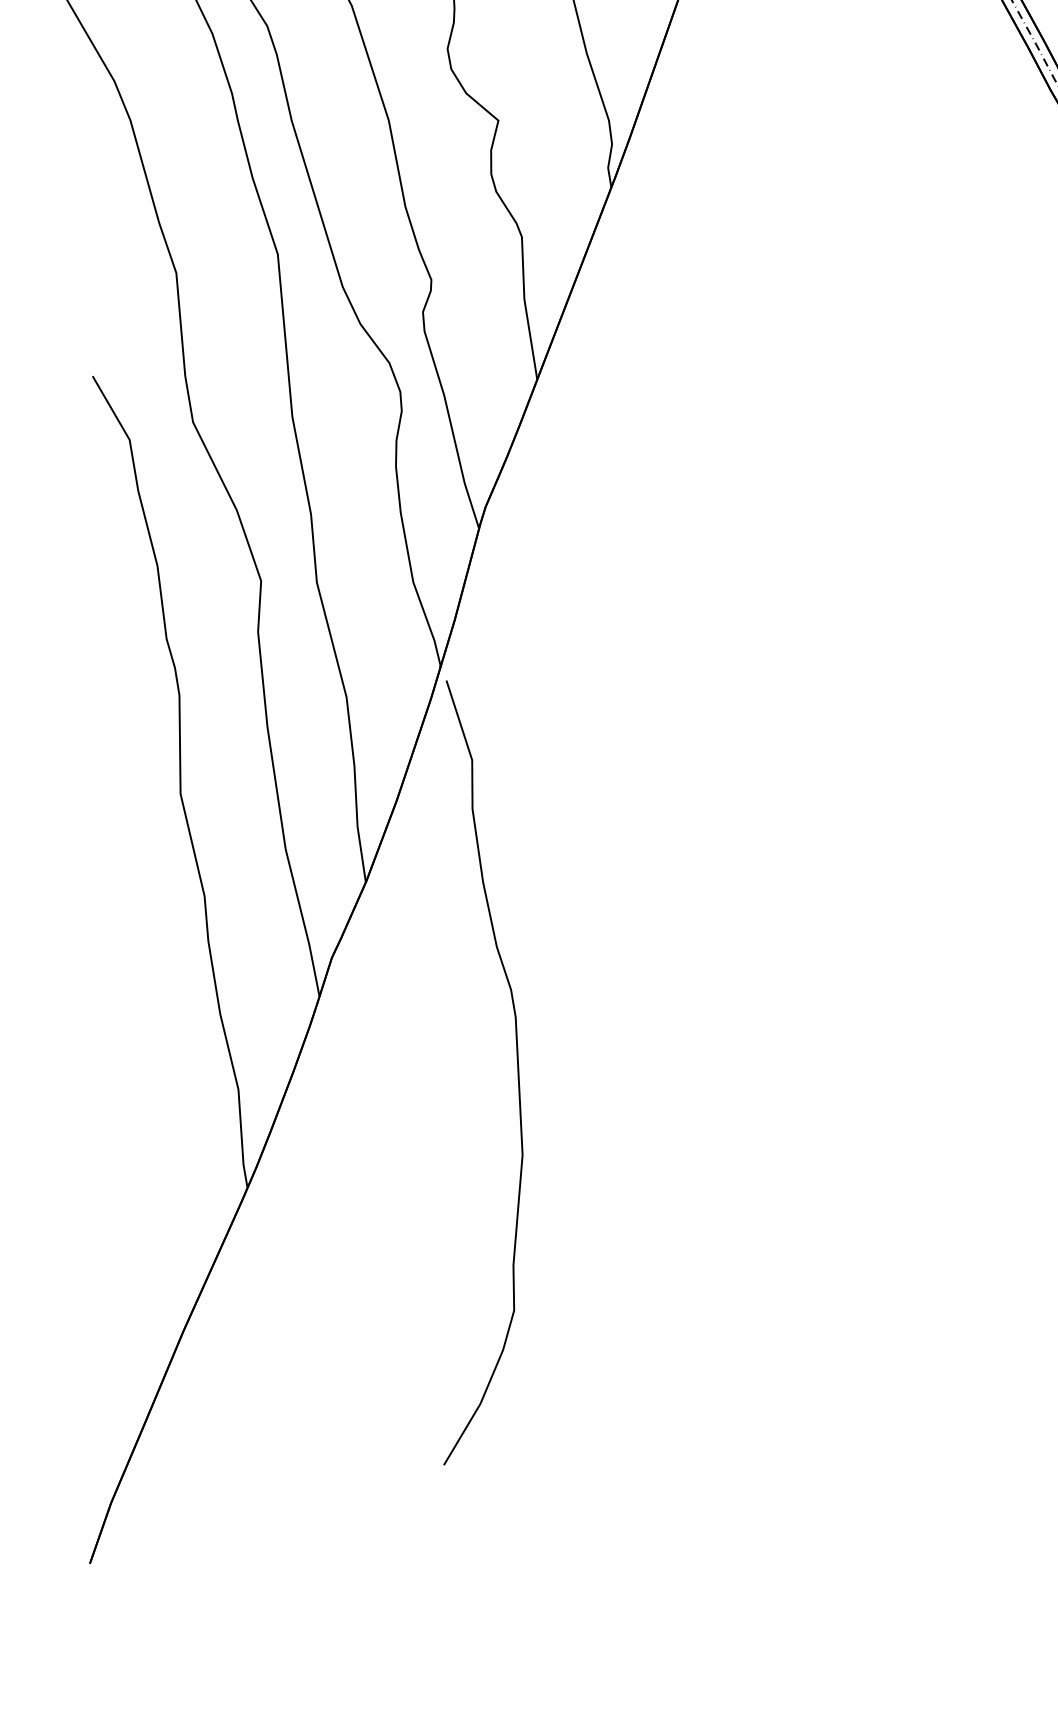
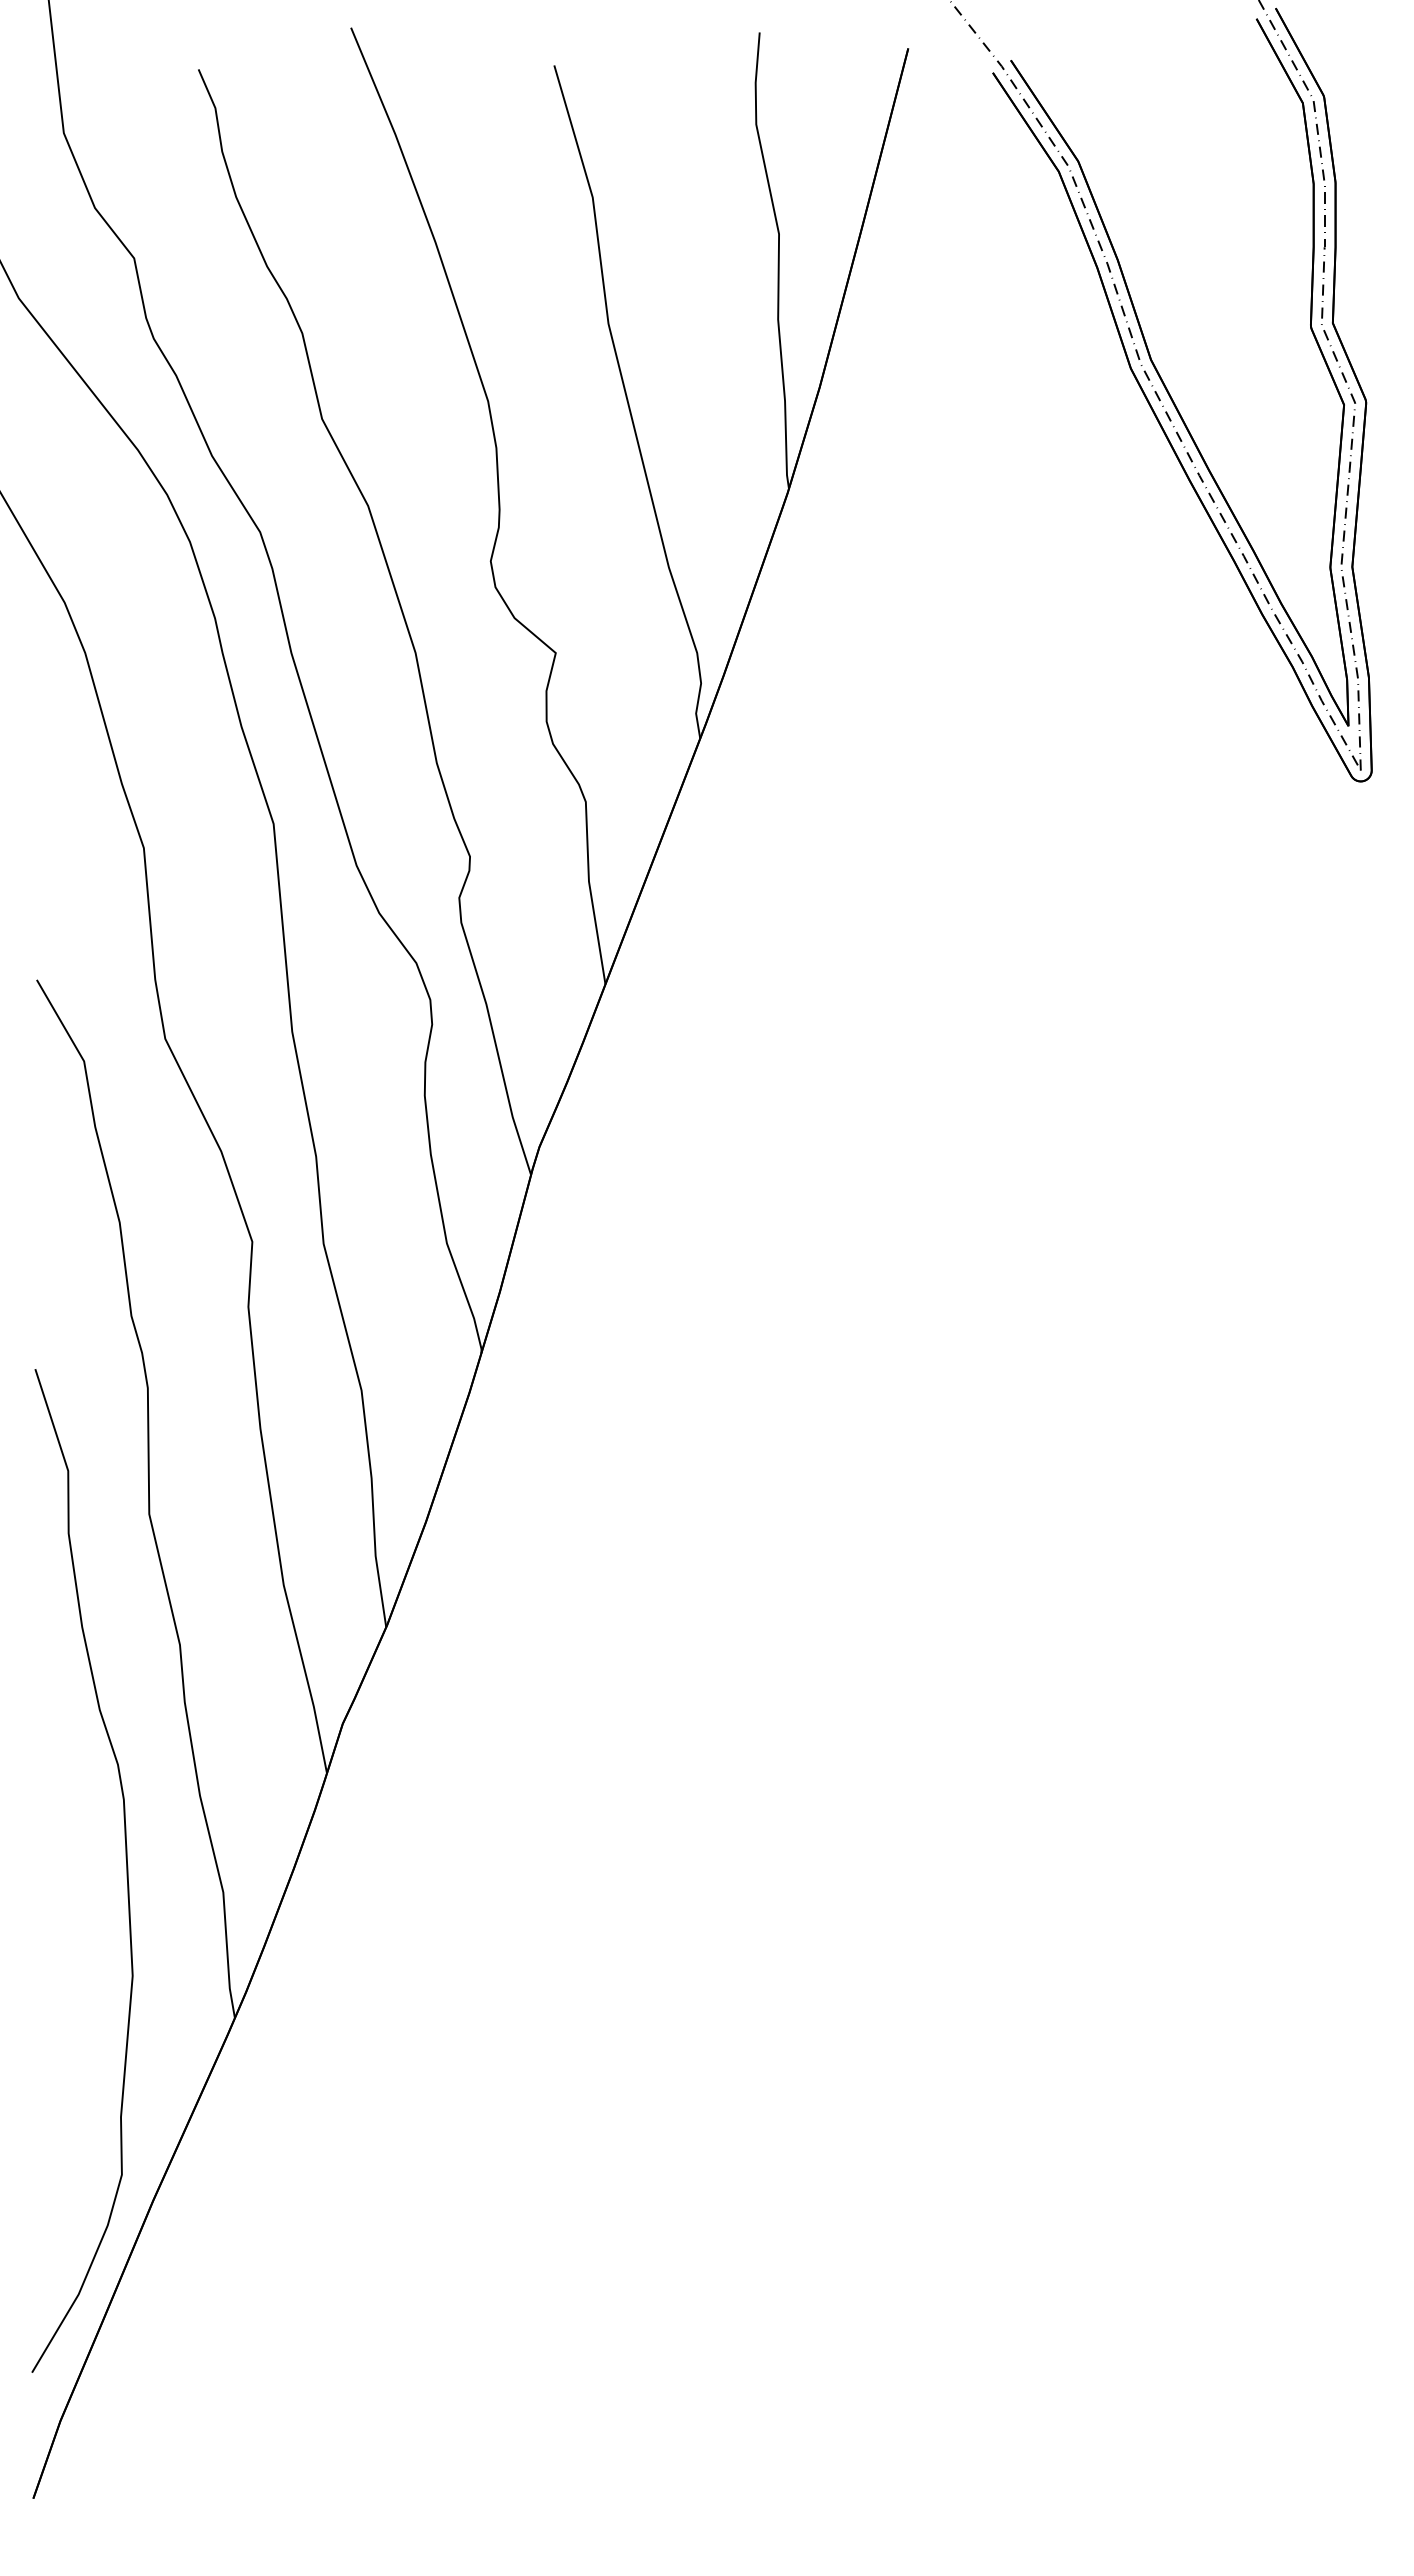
curve: (517, 1072) -> (126, 1870), moved

